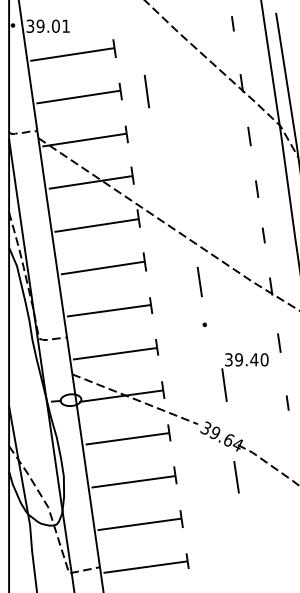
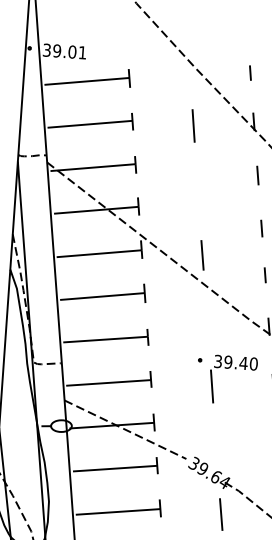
line: (232, 23) -> (250, 72), moved
line: (146, 91) -> (193, 125), moved
line: (199, 281) -> (202, 254), moved
part: (246, 366) -> (235, 369), moved

